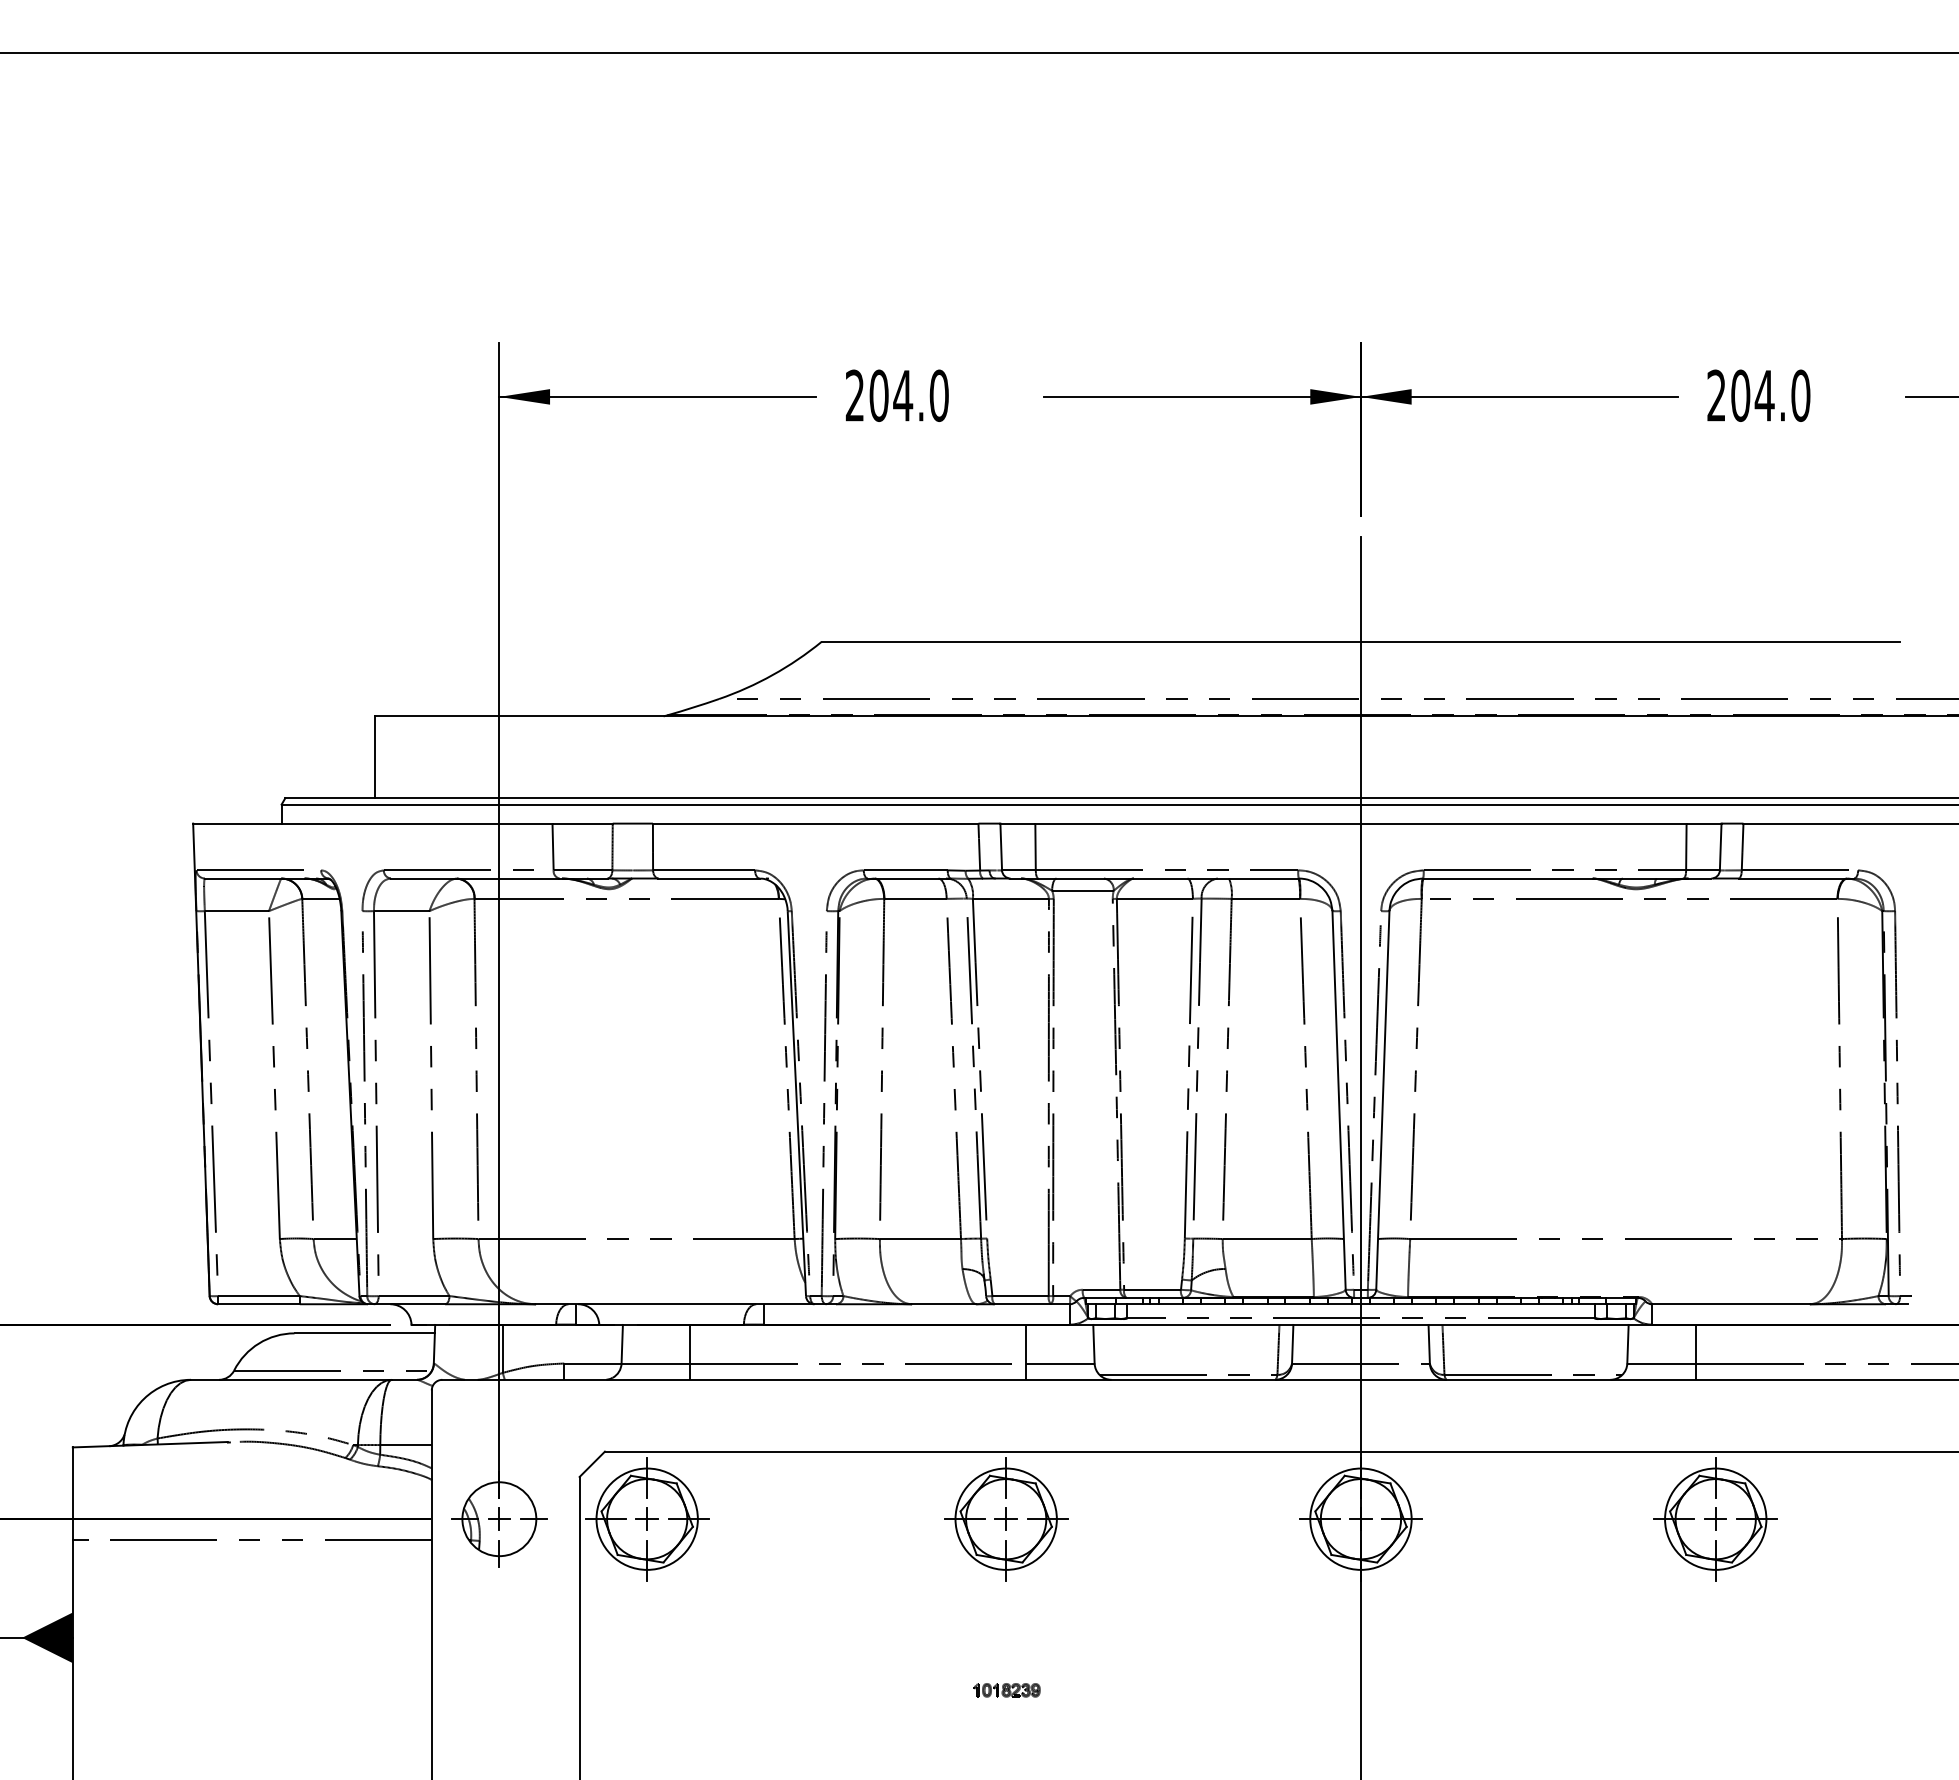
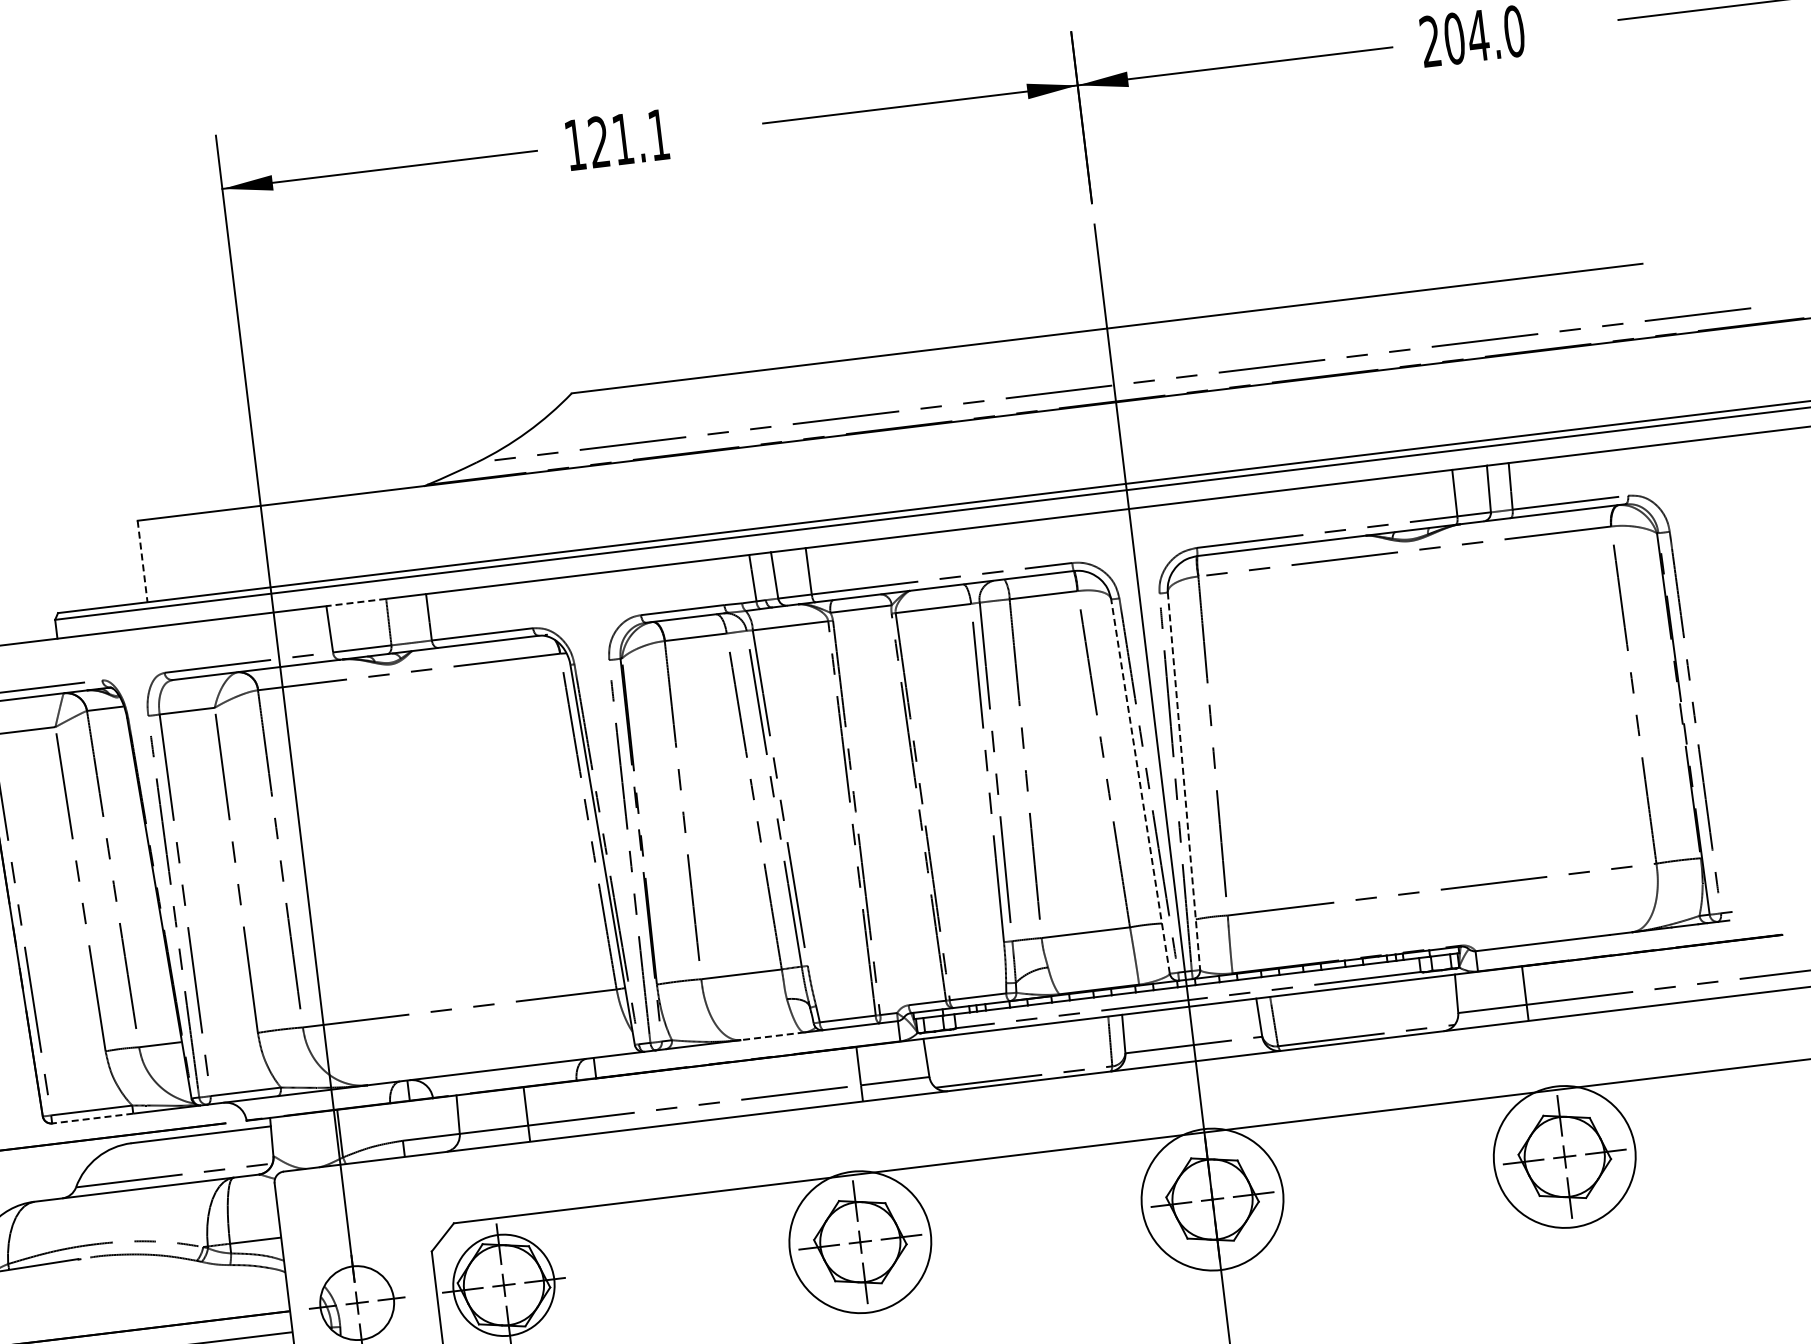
text: (896, 395) -> (616, 139), 204.0 -> 121.1
line: (375, 757) -> (142, 561), solid -> dashed
line: (582, 823) -> (356, 602), solid -> dashed
line: (1339, 1099) -> (1140, 785), solid -> dashed
line: (1382, 1100) -> (1183, 781), solid -> dashed
line: (258, 1304) -> (92, 1118), solid -> dashed
line: (944, 1304) -> (773, 1036), solid -> dashed
circle: (1005, 1518) -> (859, 1241), size x1.4
circle: (1360, 1518) -> (1212, 1198), size x1.4
circle: (1715, 1518) -> (1564, 1156), size x1.4

